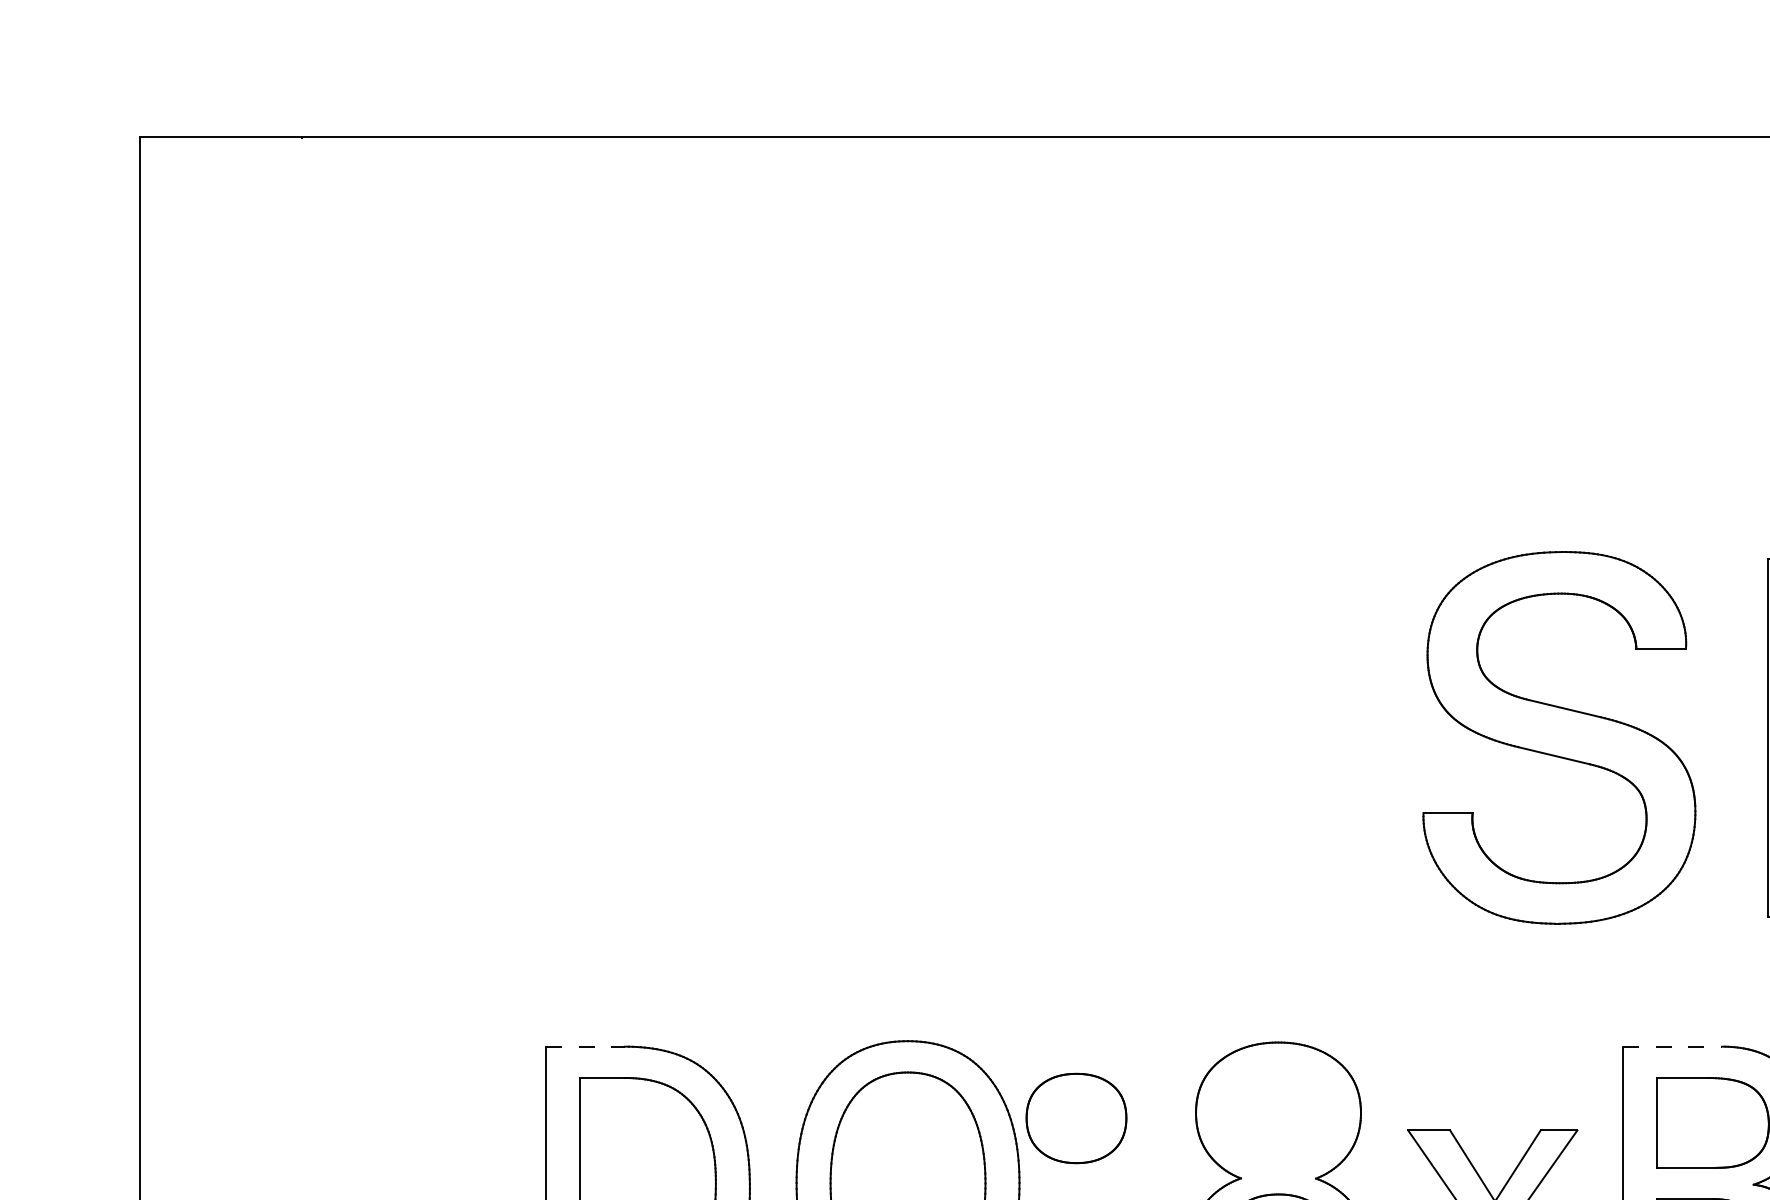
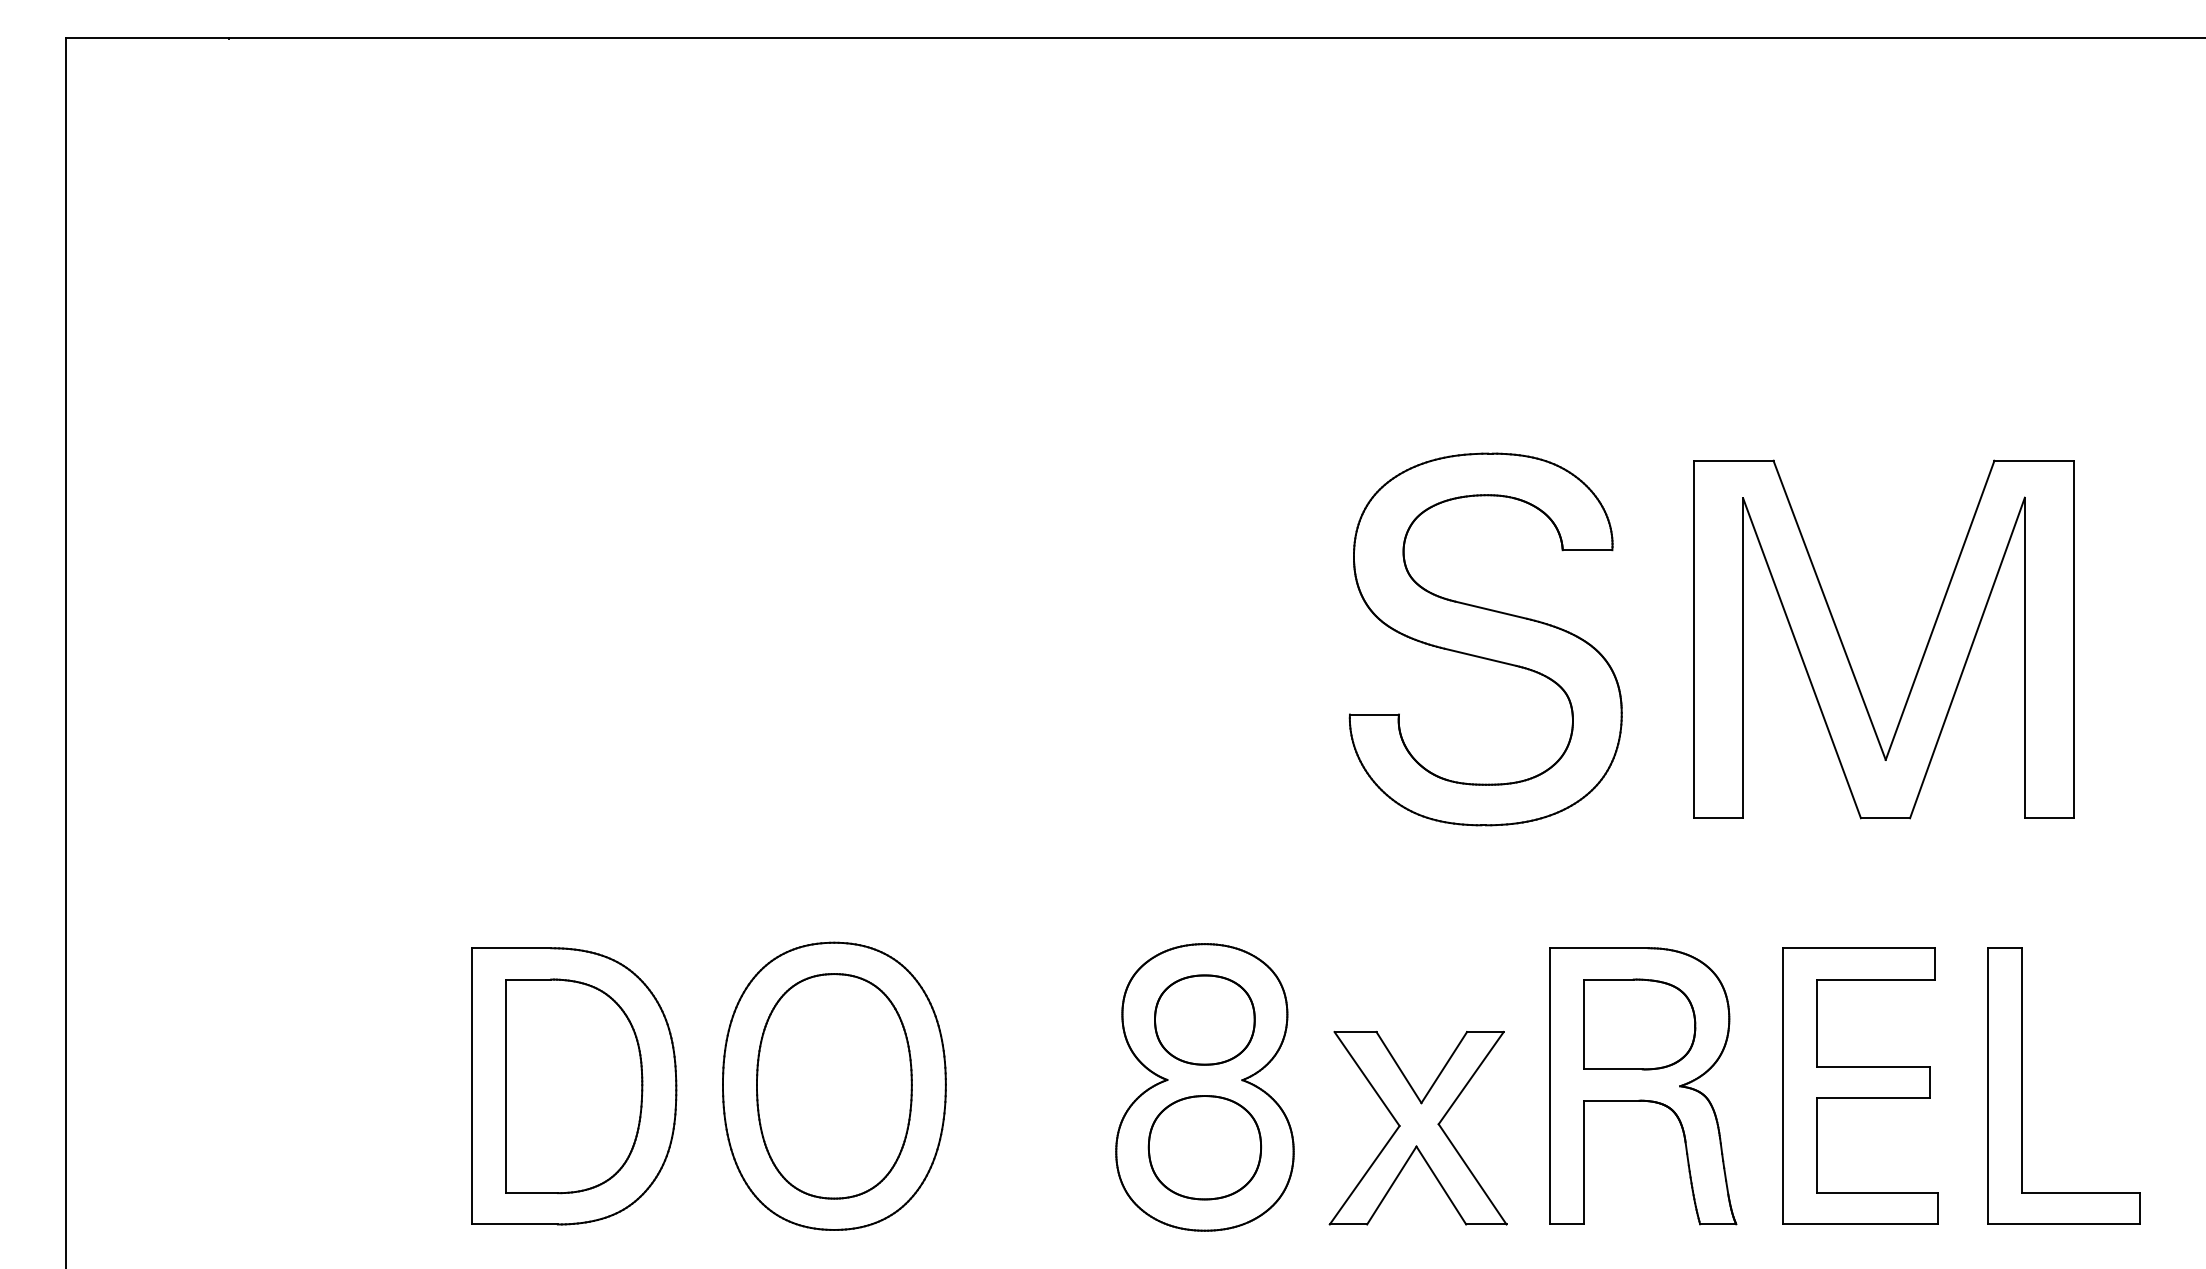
line: (586, 1046) -> (512, 948), dashed -> solid
line: (1673, 1046) -> (1599, 948), dashed -> solid
part: (1076, 1117) -> (1204, 1019), moved

